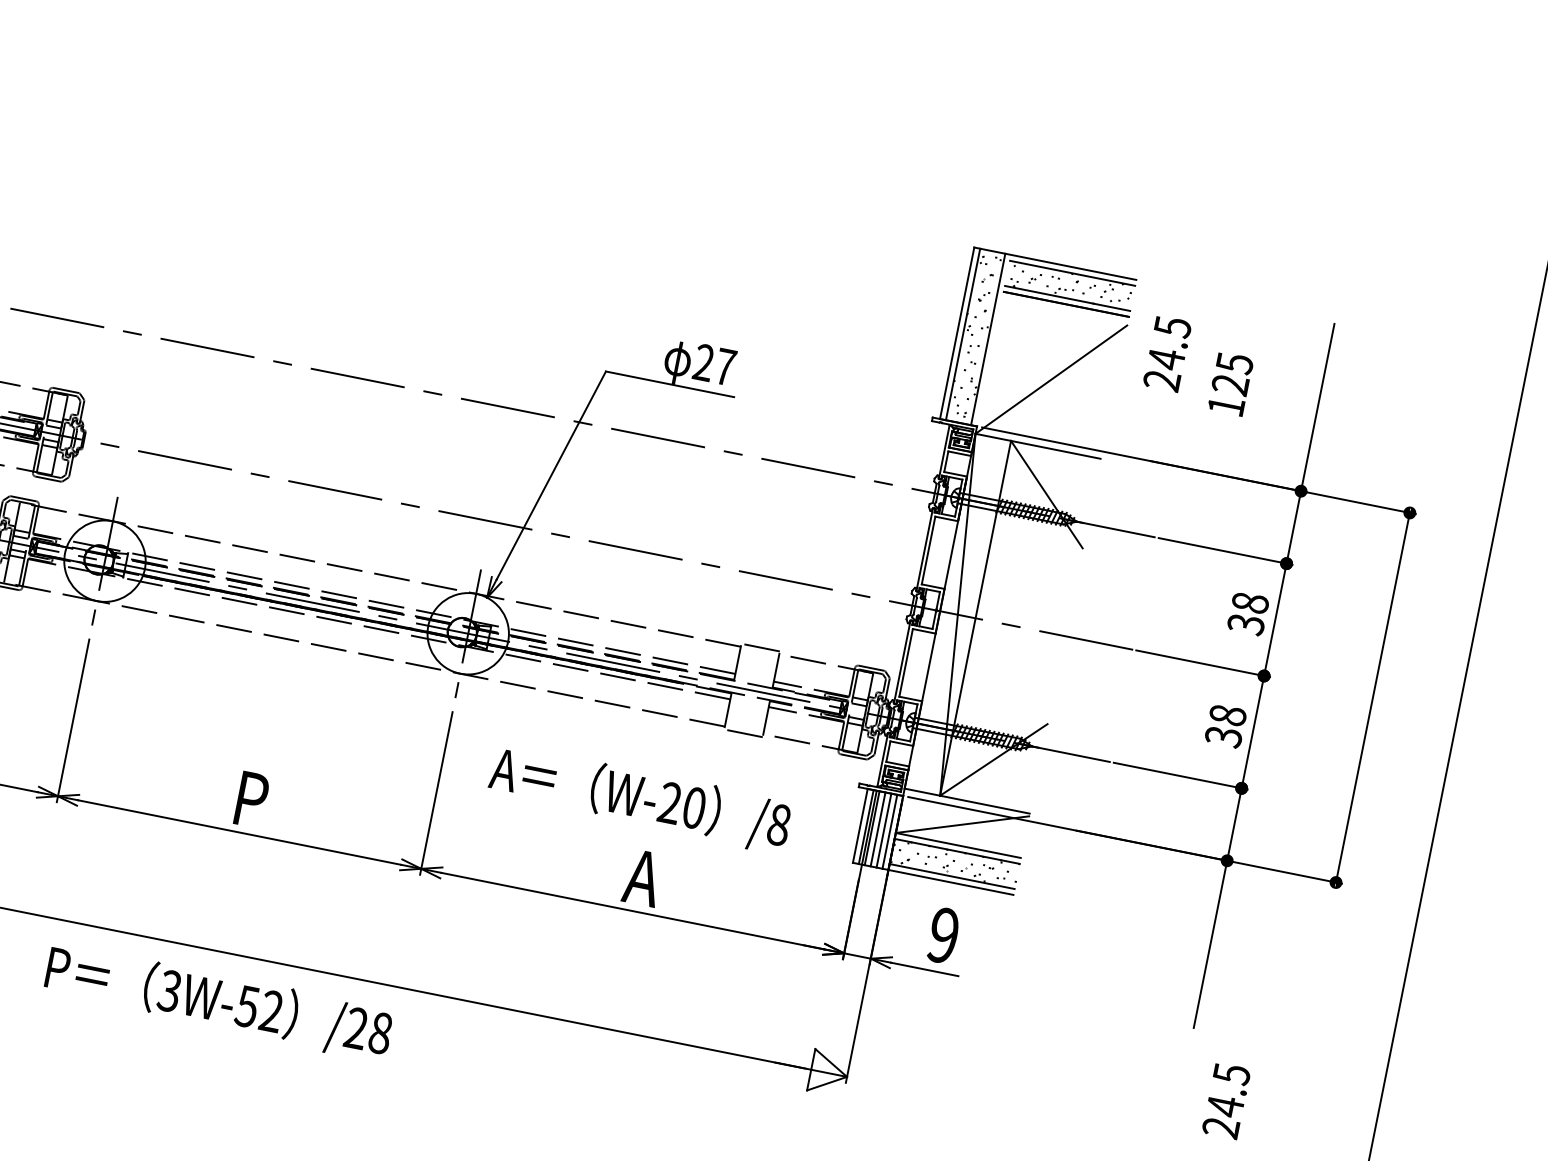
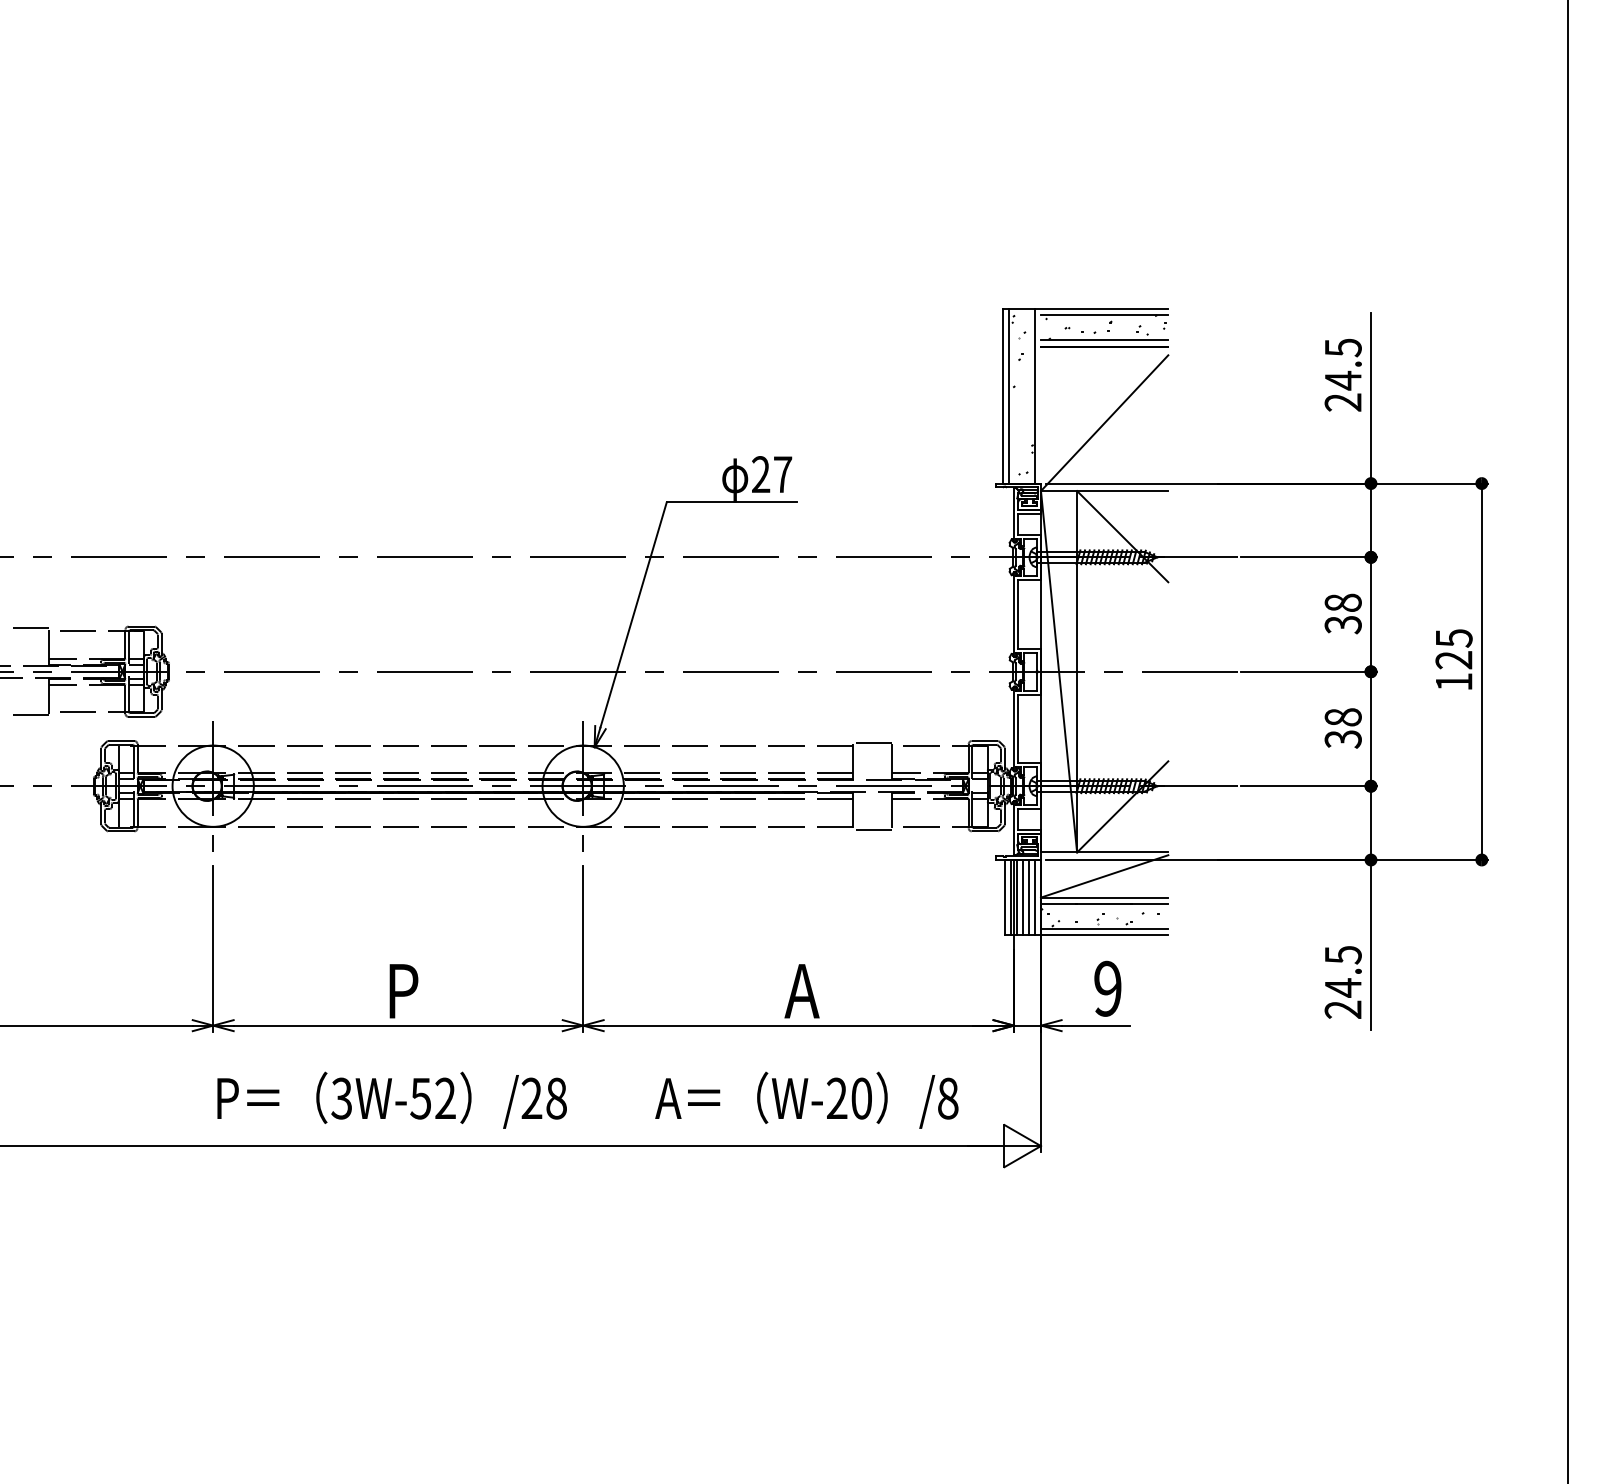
text: (1166, 354) -> (1342, 375), moved
text: (1230, 384) -> (1453, 659), moved
text: (639, 798) -> (806, 1099), moved
text: (218, 1001) -> (391, 1099), moved
text: (1225, 1100) -> (1342, 982), moved

